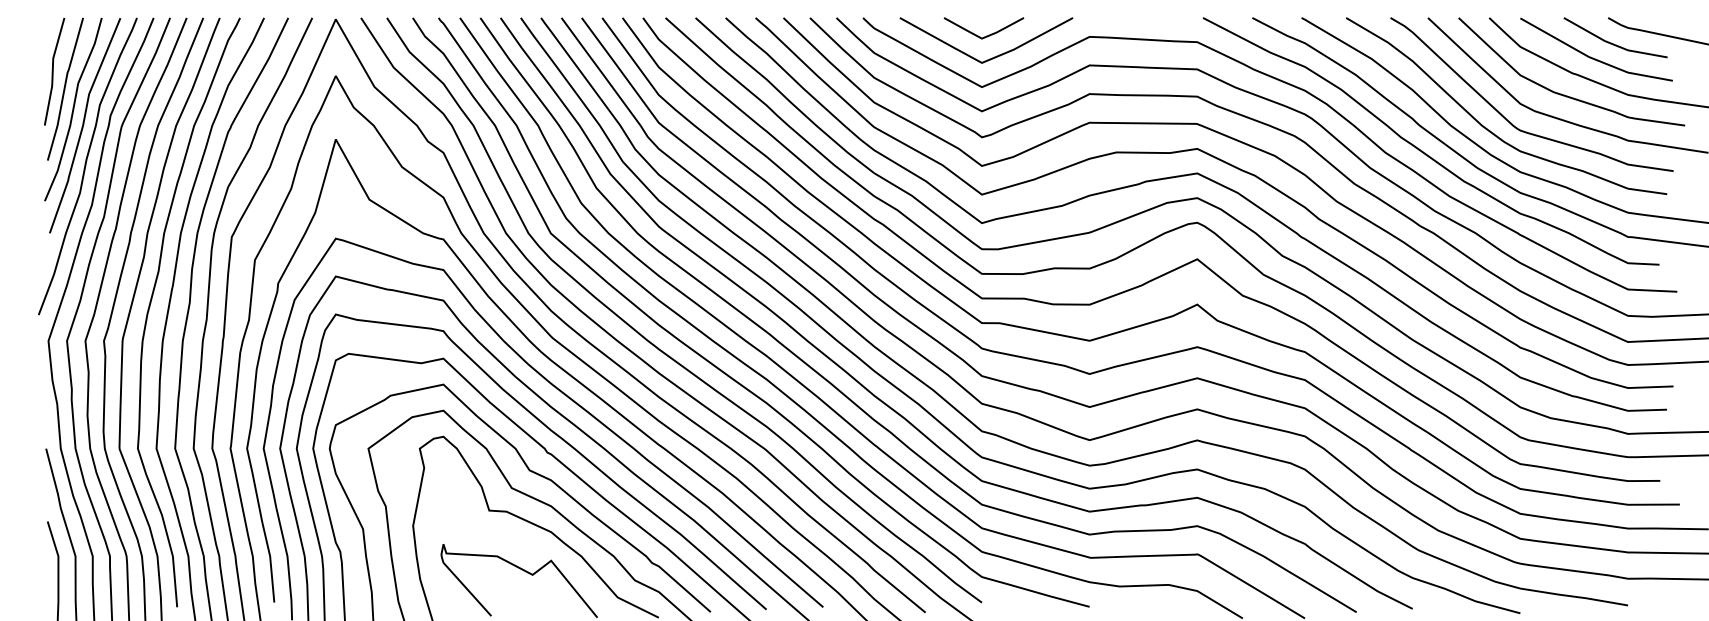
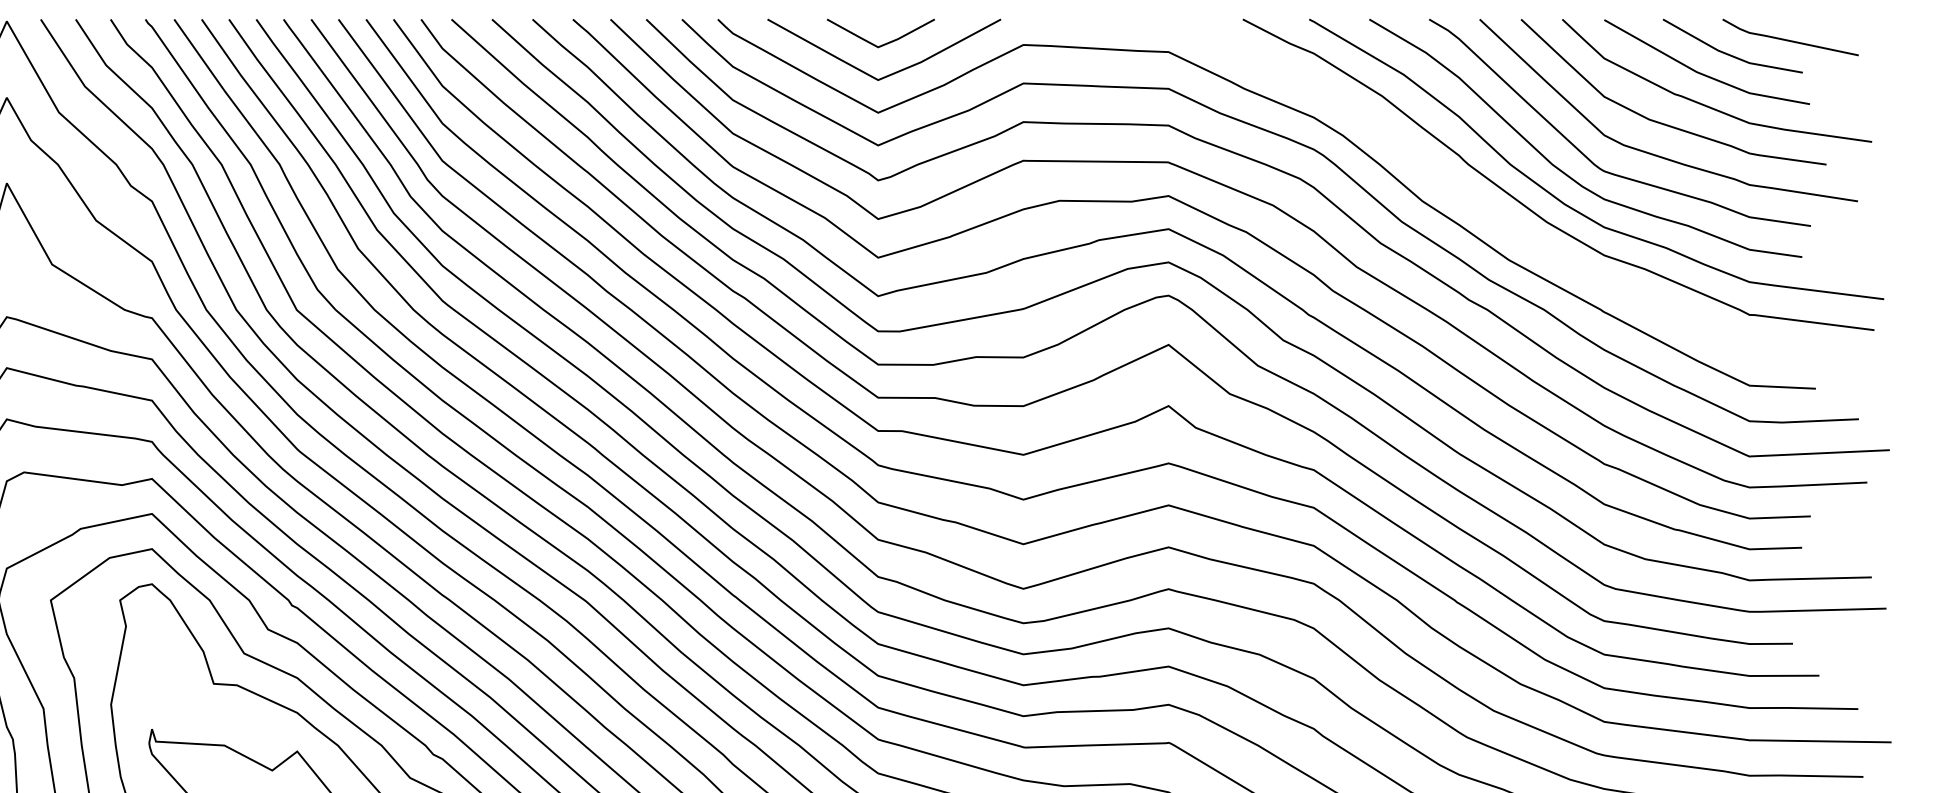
curve: (1422, 150) -> (1472, 198), removed

